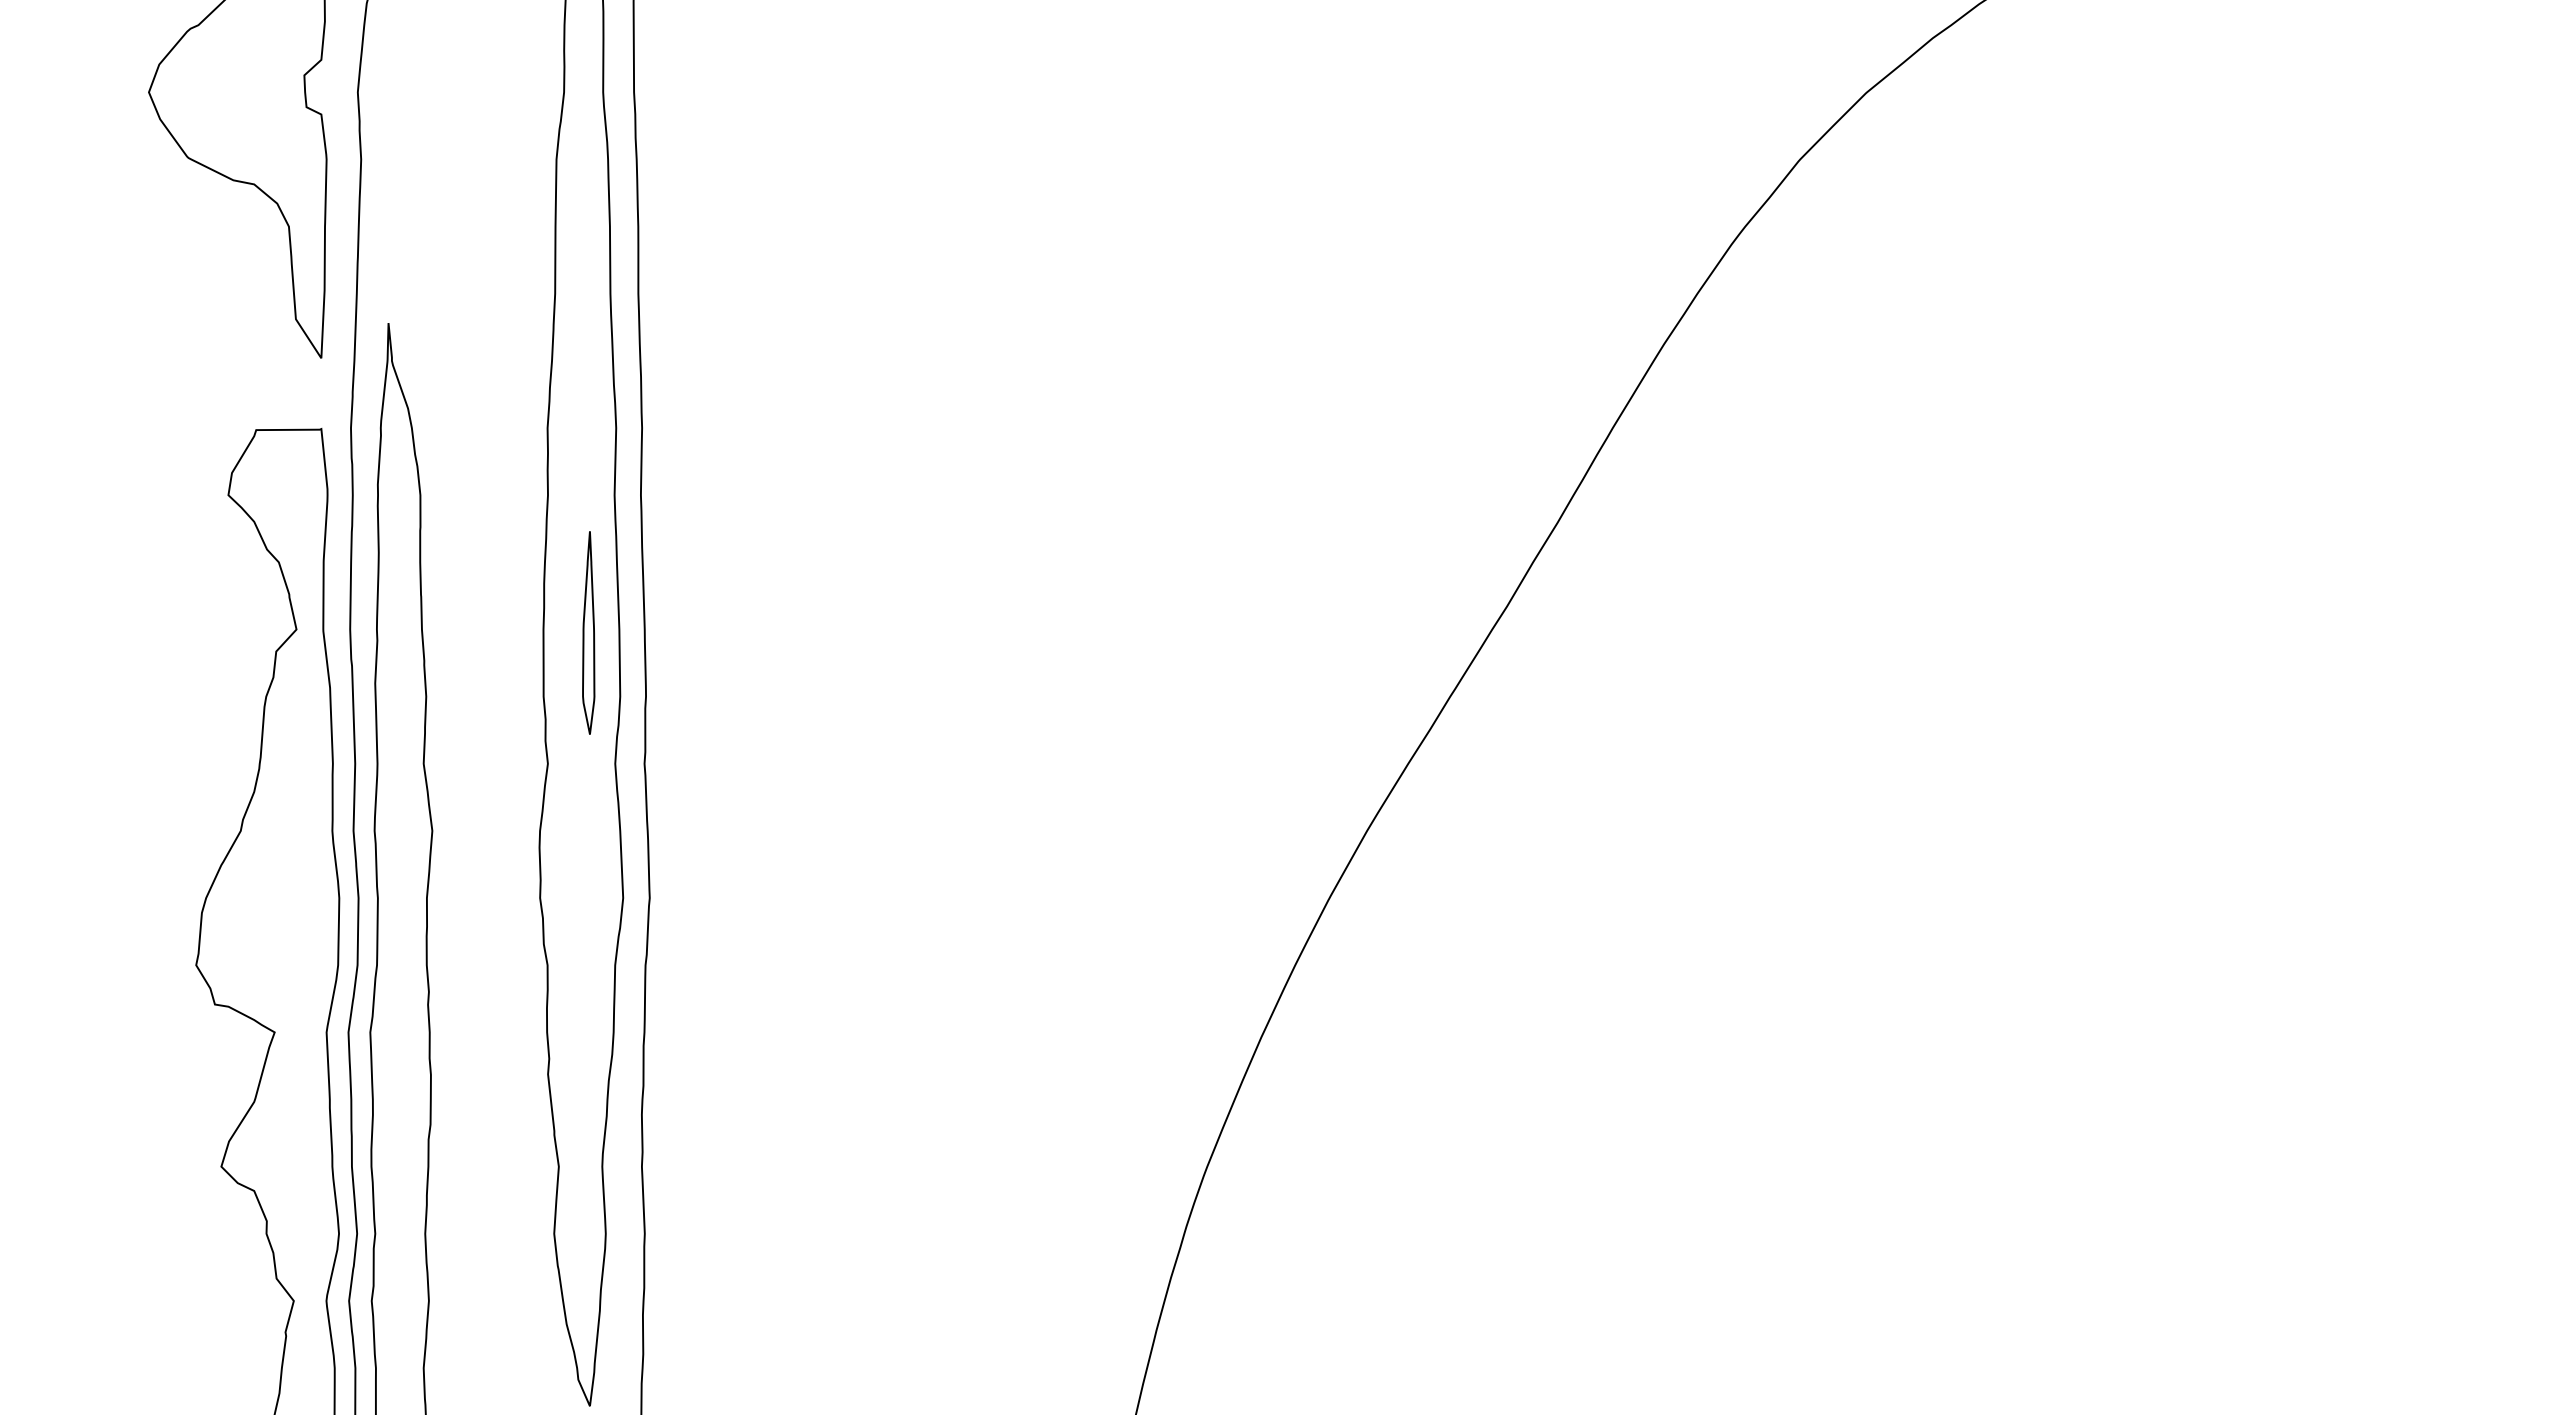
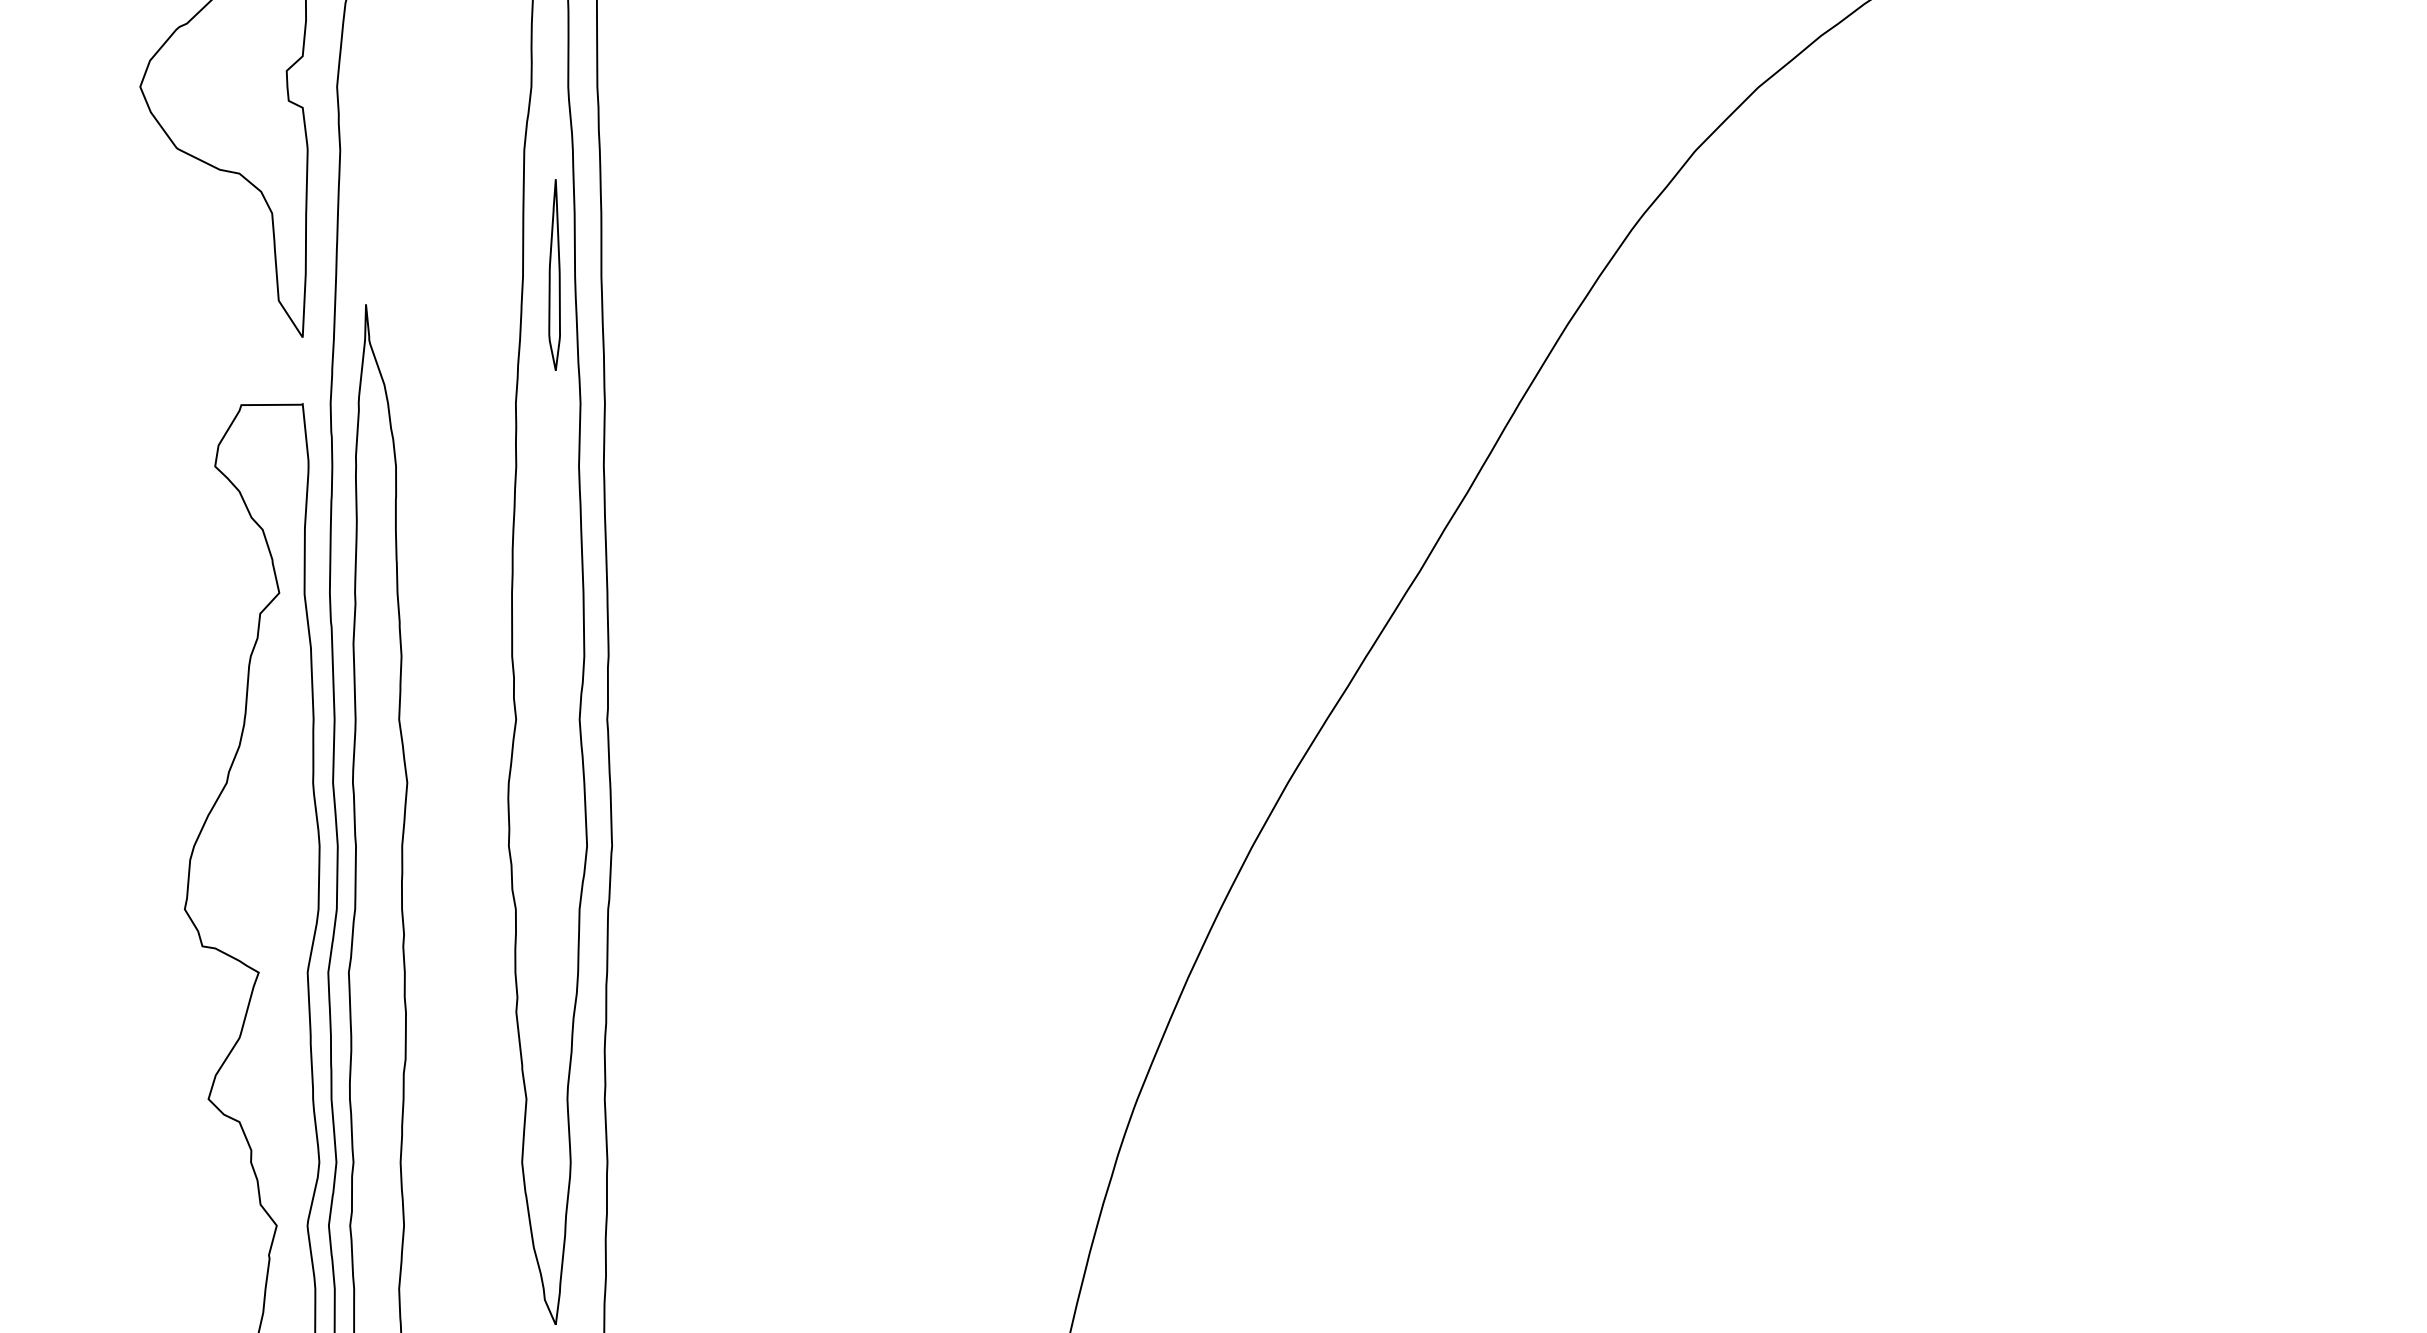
part: (588, 632) -> (554, 274), moved

